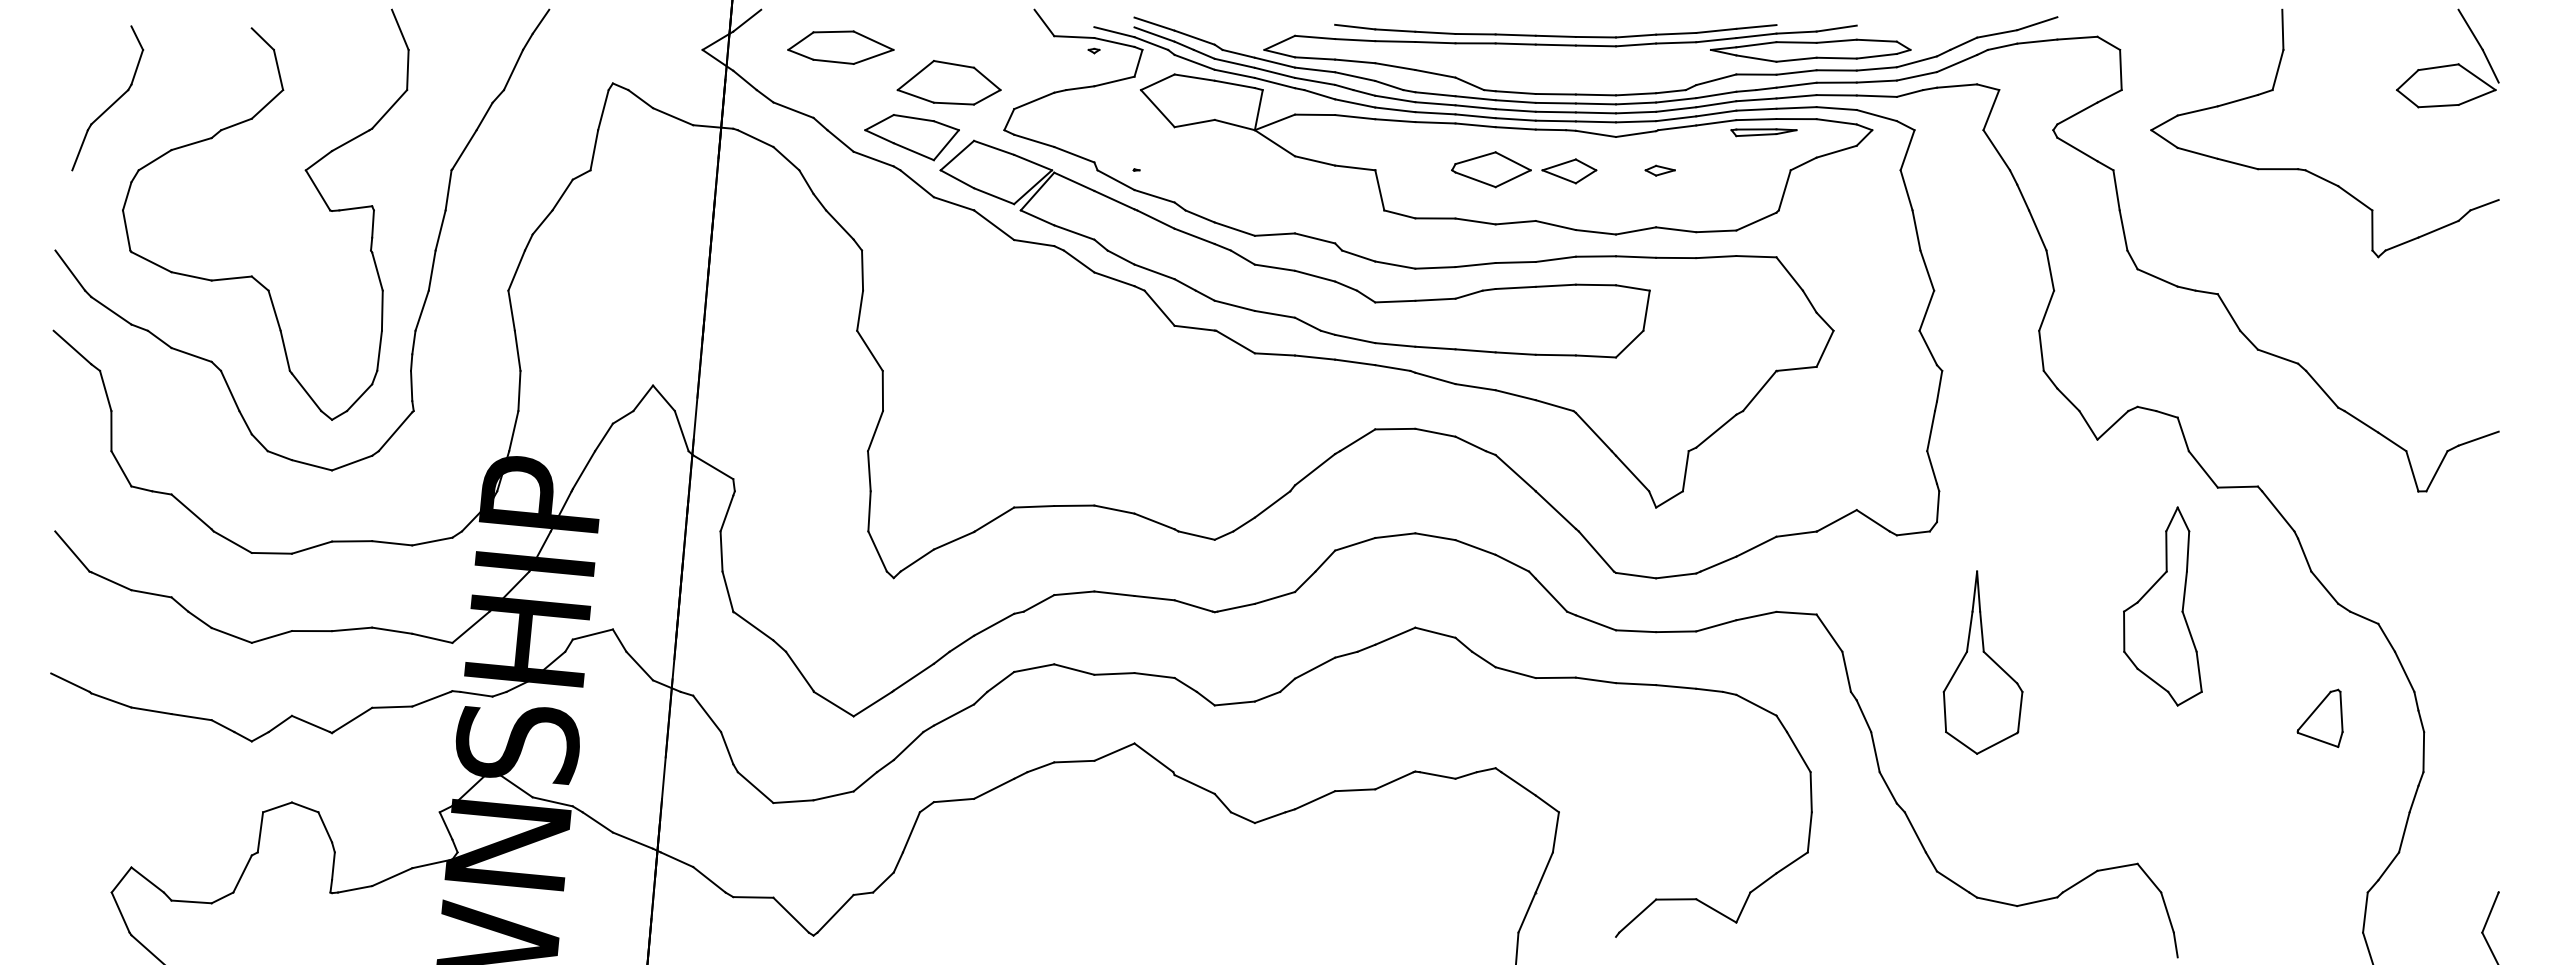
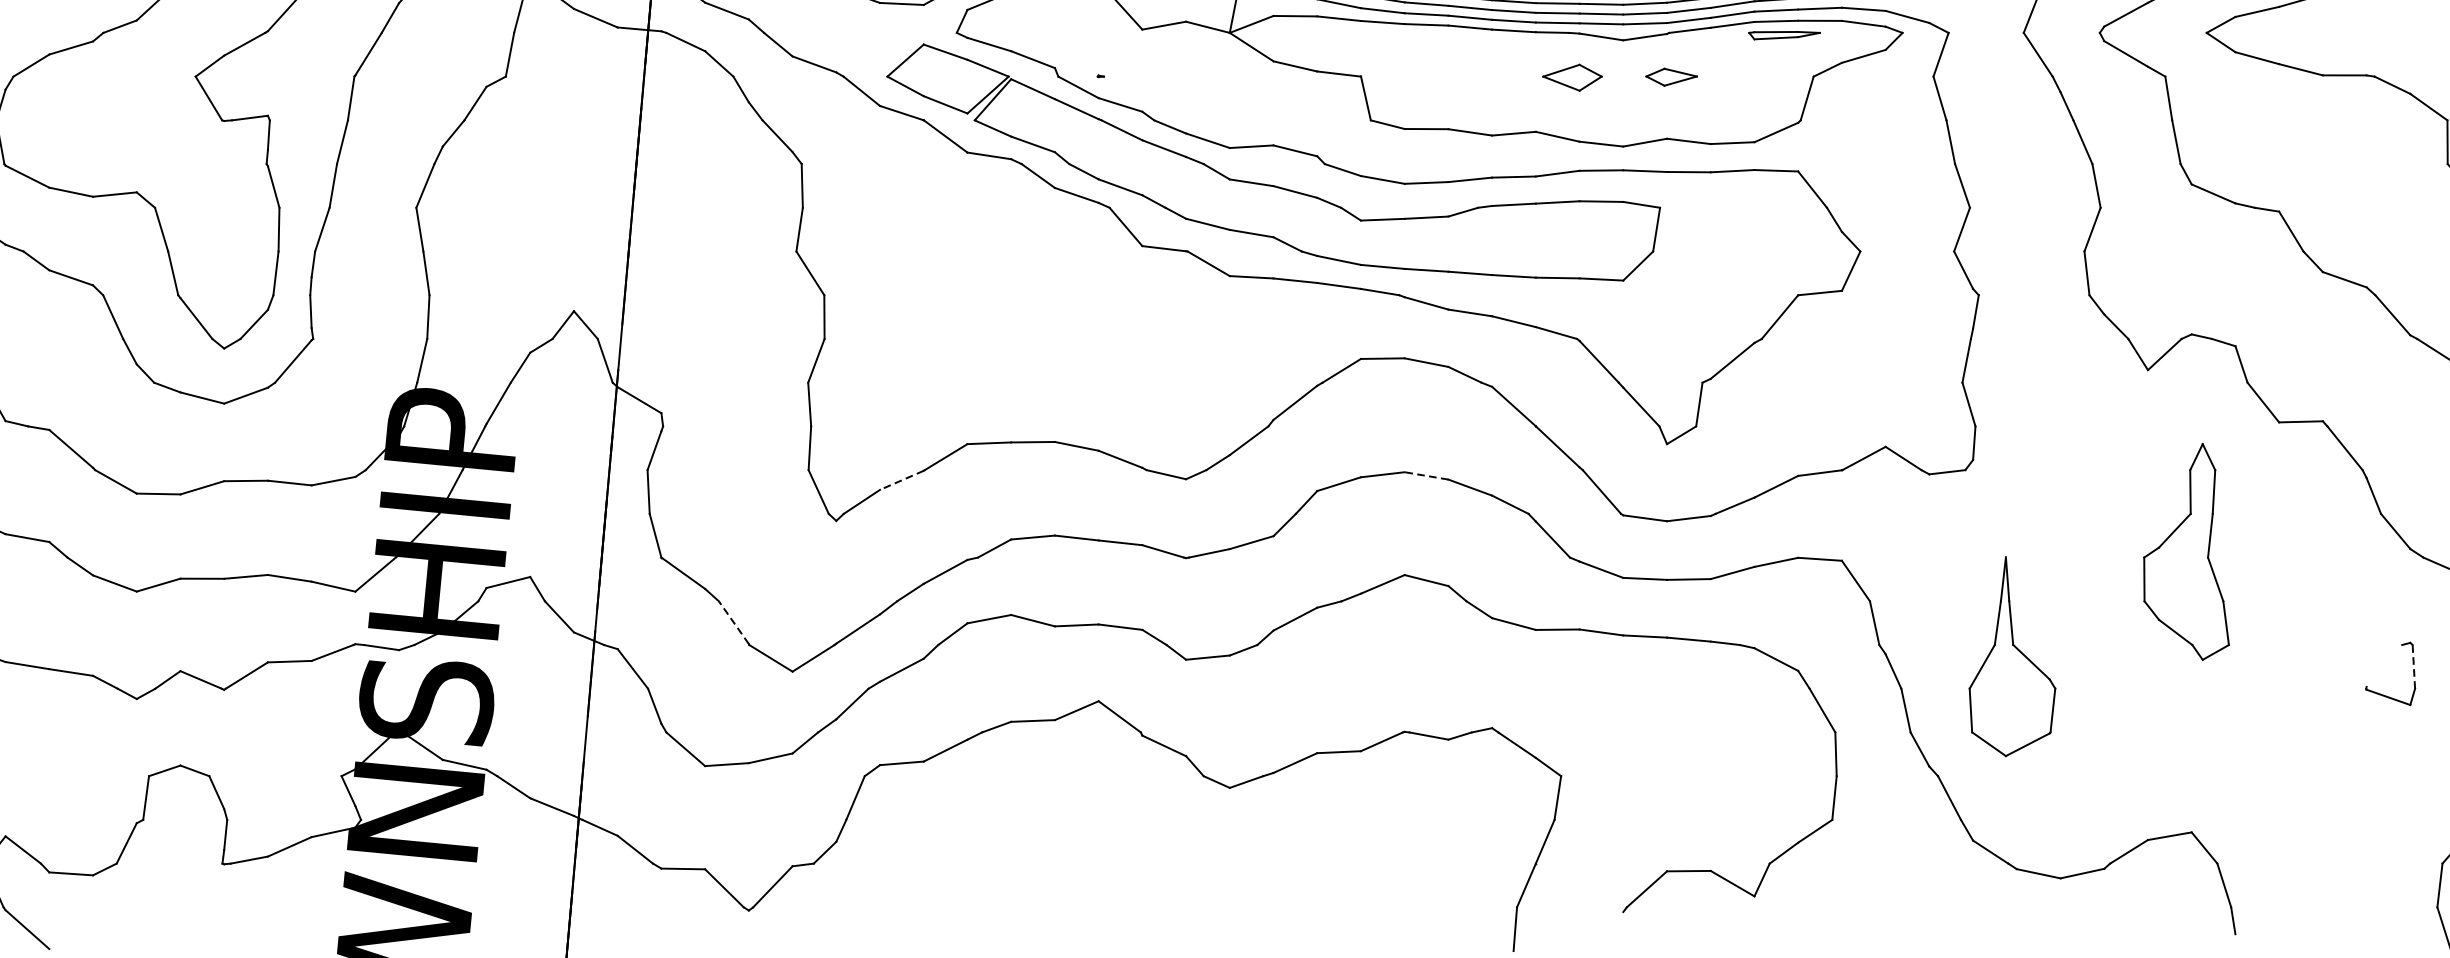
part: (911, 137) -> (855, 40), removed
part: (1491, 169) -> (1487, 75), removed
part: (1659, 170) -> (1670, 76), size x1.6
line: (1434, 536) -> (1425, 475), solid -> dashed
line: (953, 540) -> (901, 480), solid -> dashed
part: (2162, 606) -> (2186, 551), moved
part: (1982, 662) -> (2011, 656), moved
line: (799, 671) -> (733, 622), solid -> dashed
line: (2314, 710) -> (2384, 665), removed
line: (2341, 711) -> (2413, 666), solid -> dashed

